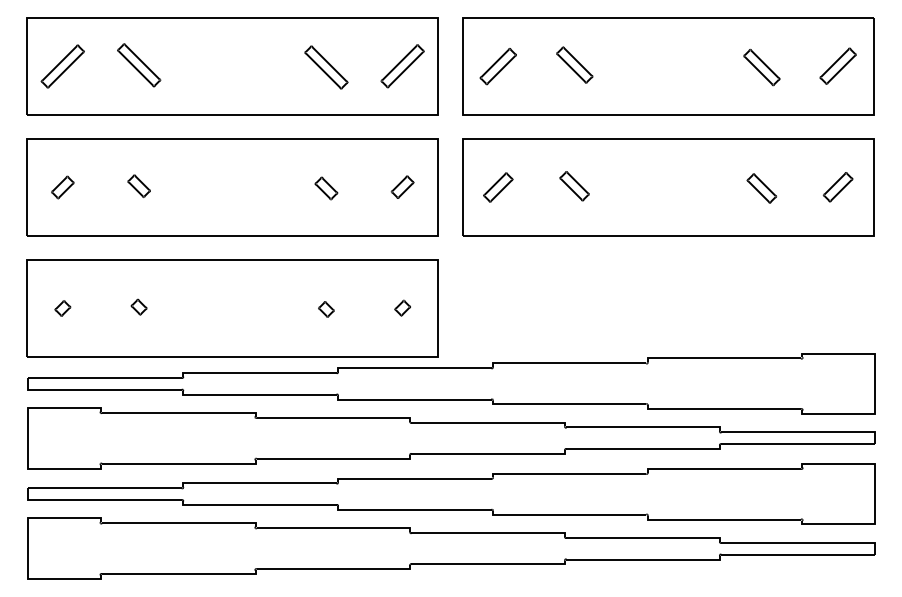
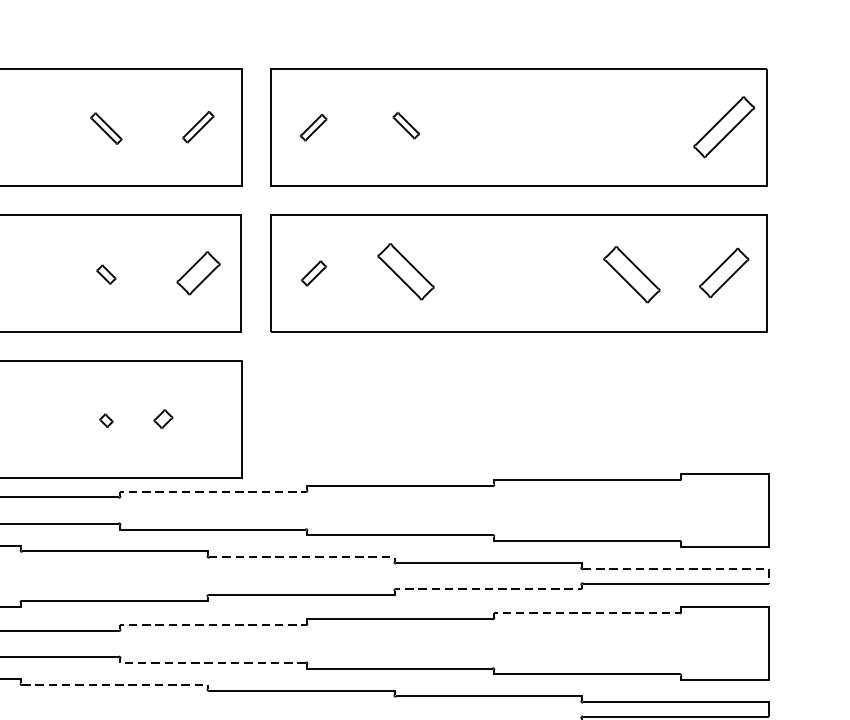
part: (574, 64) -> (405, 124), size x0.6
part: (837, 65) -> (723, 126), size x1.4
part: (402, 66) -> (198, 127), size x0.6
part: (497, 66) -> (312, 127), size x0.6
part: (326, 67) -> (106, 128), size x0.6
part: (761, 67) -> (631, 128), removed
part: (402, 186) -> (198, 272), size x1.6
part: (574, 186) -> (405, 272), size x1.6
part: (498, 187) -> (314, 273), size x0.7
part: (837, 187) -> (723, 273), size x1.4
part: (326, 188) -> (106, 274), size x0.7
part: (761, 188) -> (631, 274), size x1.6
part: (402, 307) -> (163, 418), moved
part: (326, 309) -> (106, 420), size x0.7
line: (412, 368) -> (210, 491), solid -> dashed
line: (491, 422) -> (305, 557), solid -> dashed
line: (805, 432) -> (684, 569), solid -> dashed
line: (645, 449) -> (491, 589), solid -> dashed
line: (722, 468) -> (584, 612), solid -> dashed
line: (412, 478) -> (210, 624), solid -> dashed
line: (411, 509) -> (209, 662), solid -> dashed
line: (336, 528) -> (118, 685), solid -> dashed

